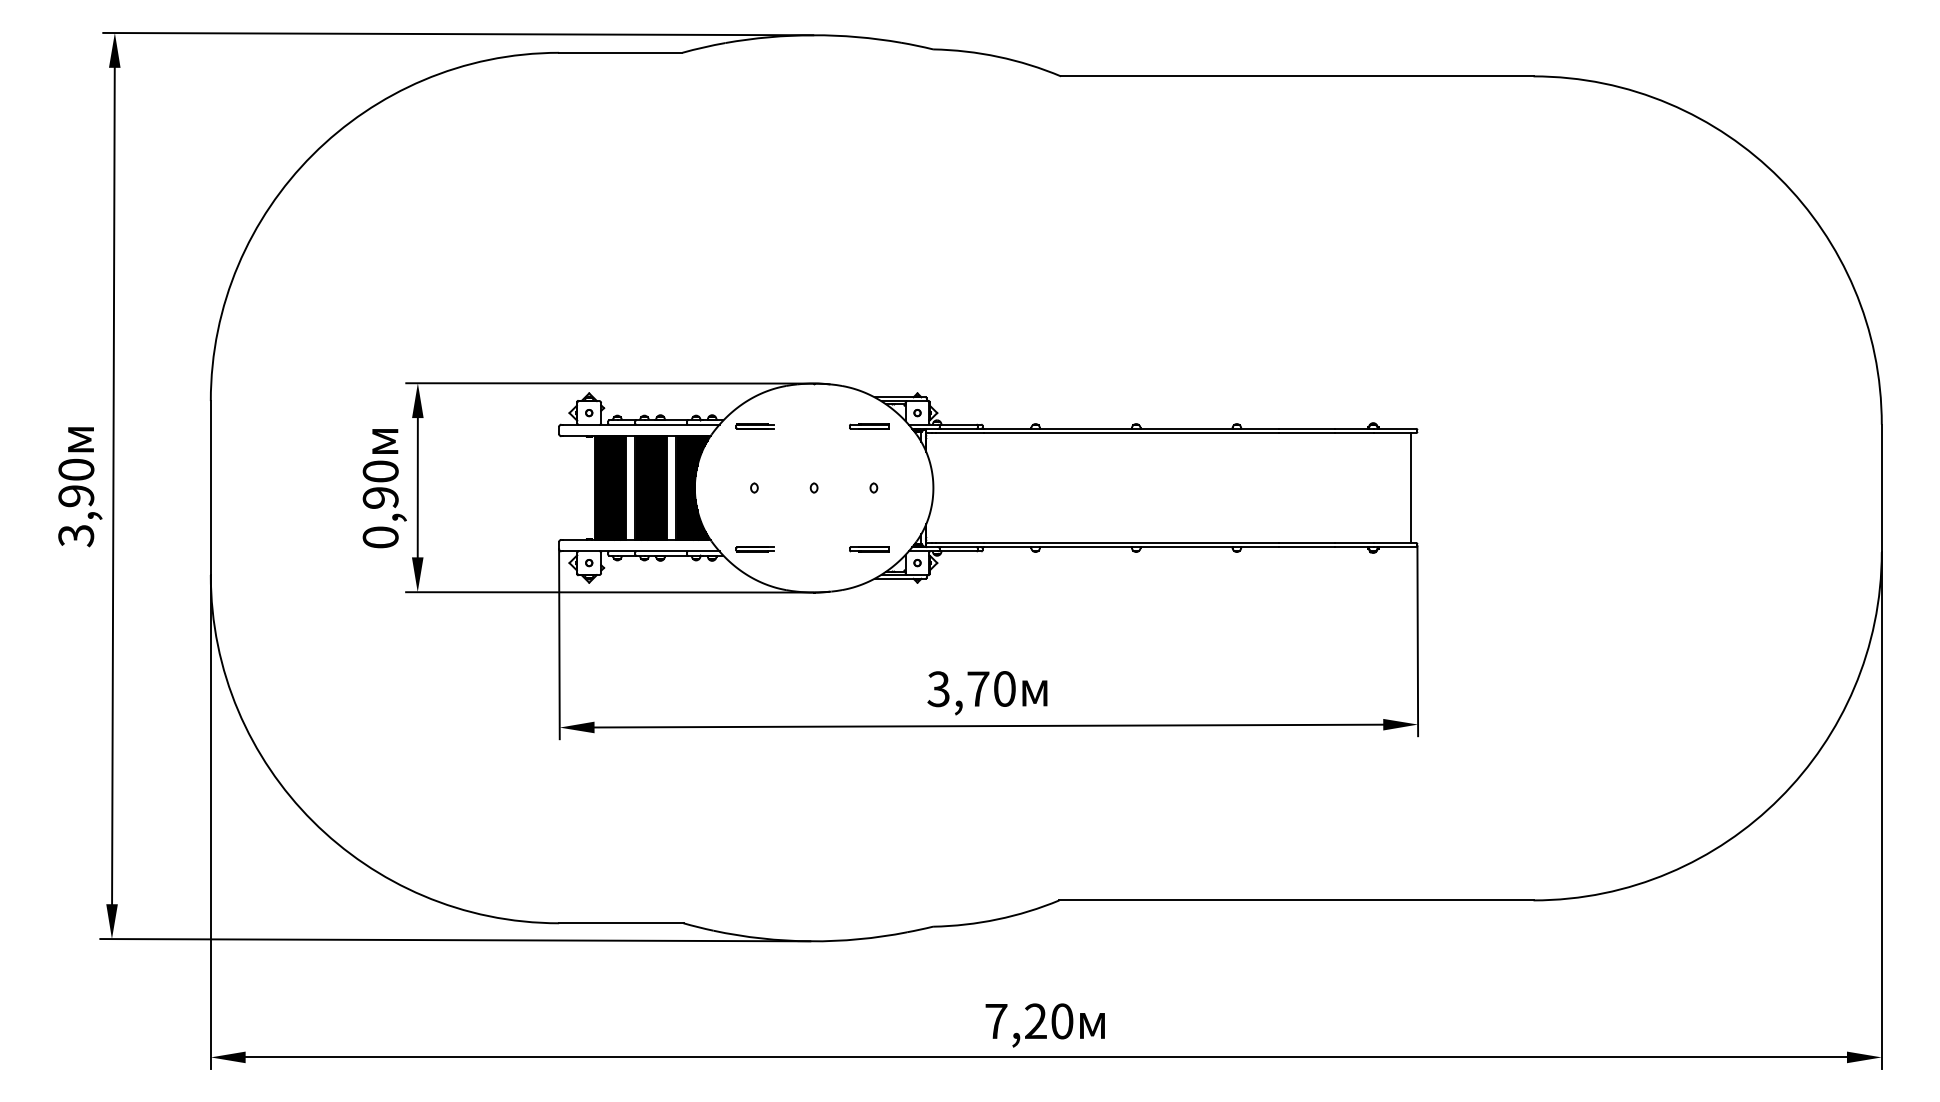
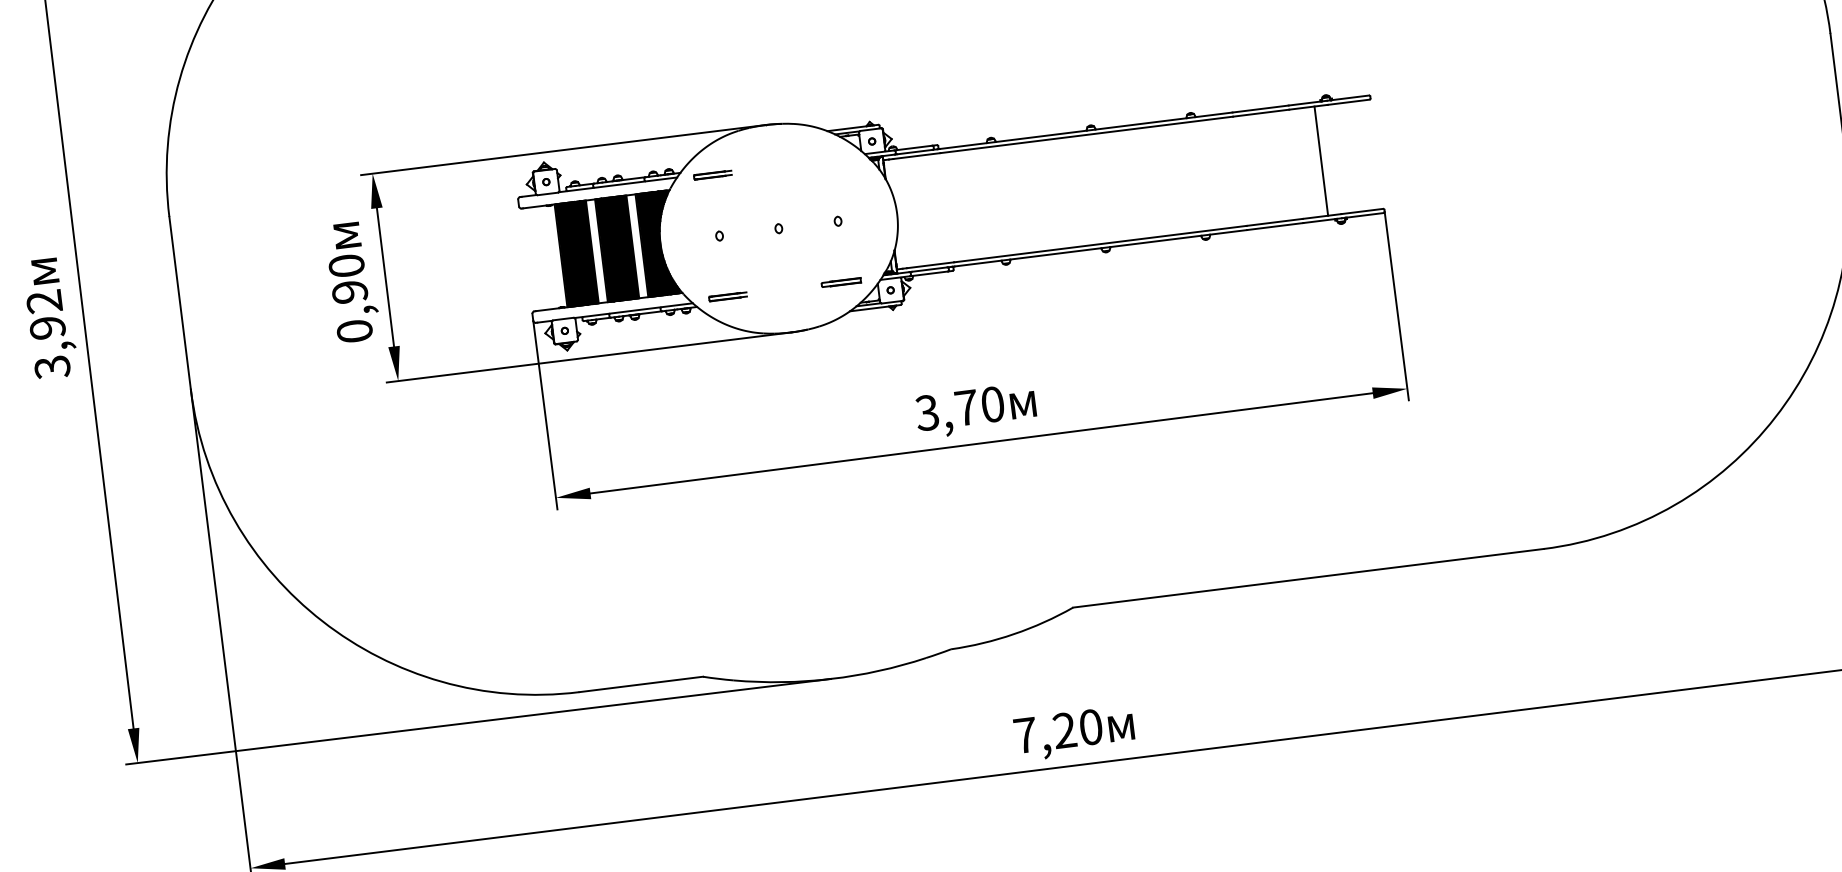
part: (869, 426) -> (826, 160), removed
text: (76, 469) -> (44, 301), 3,90 -> 3,92
line: (1410, 488) -> (1321, 161), moved

